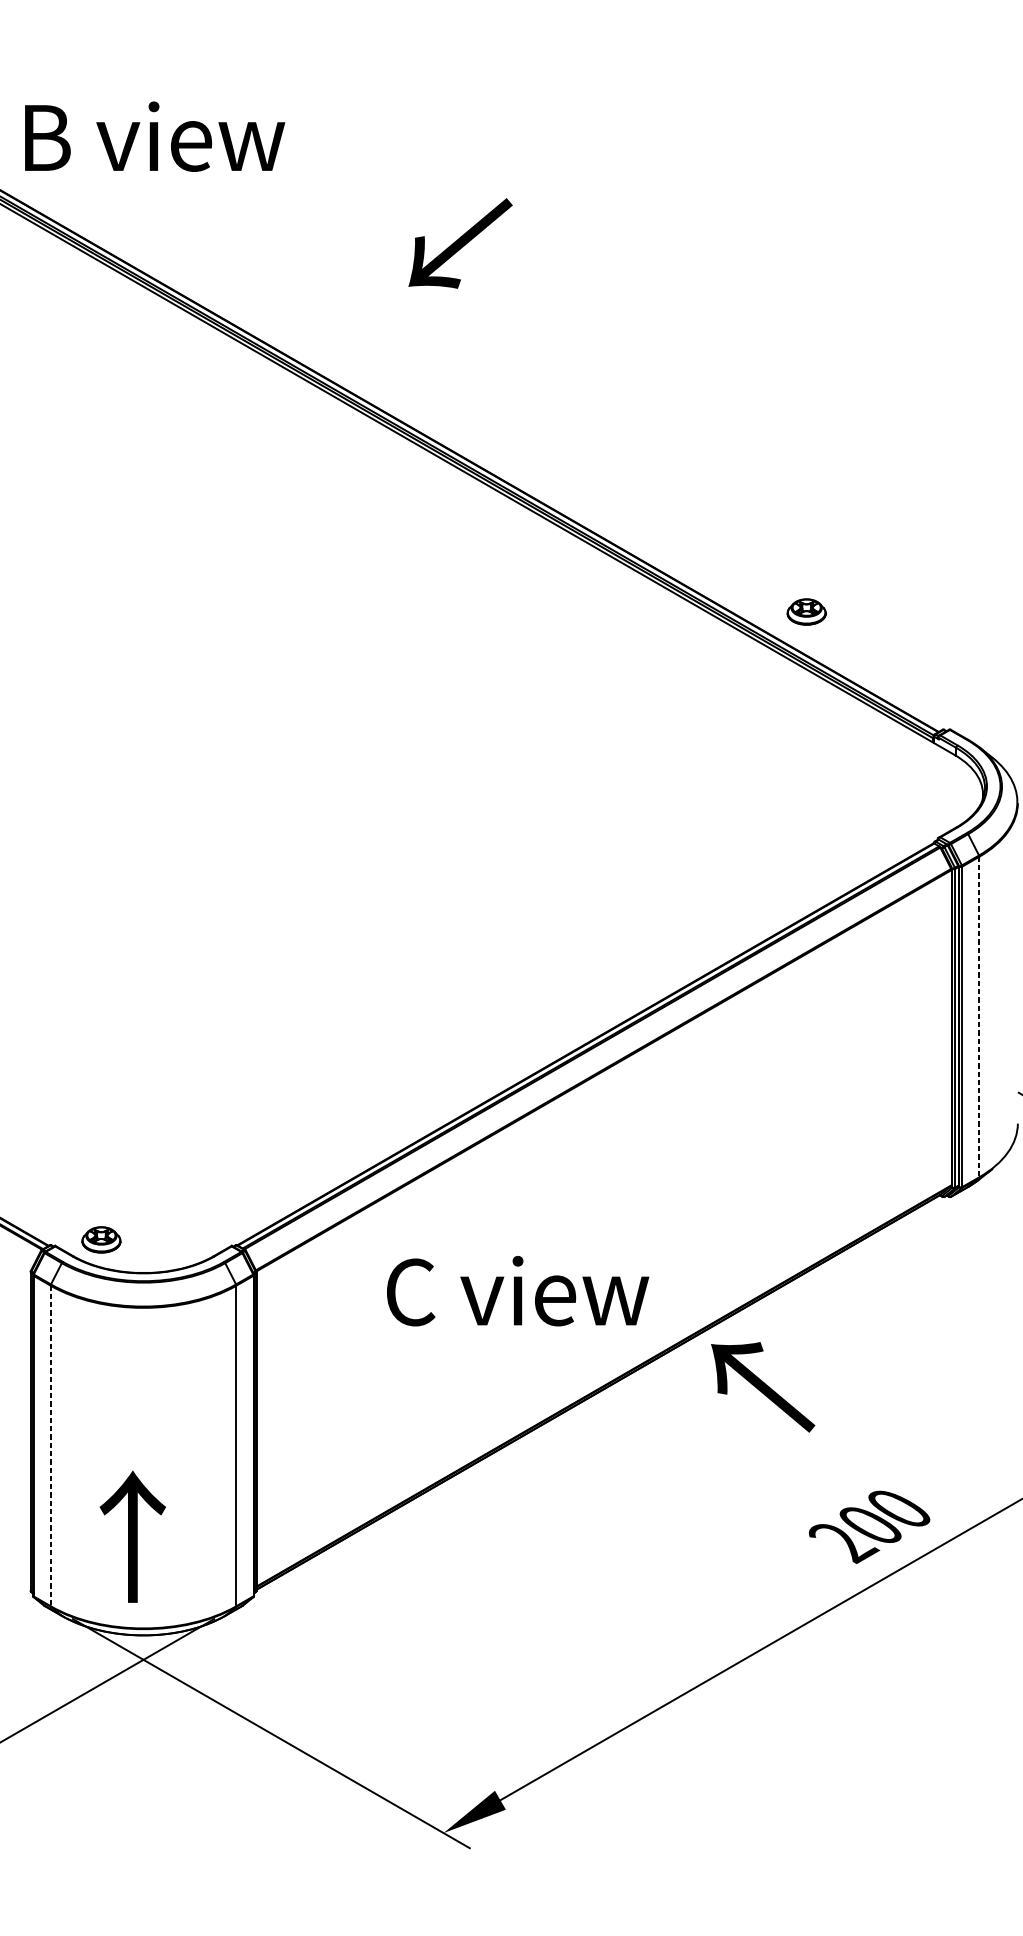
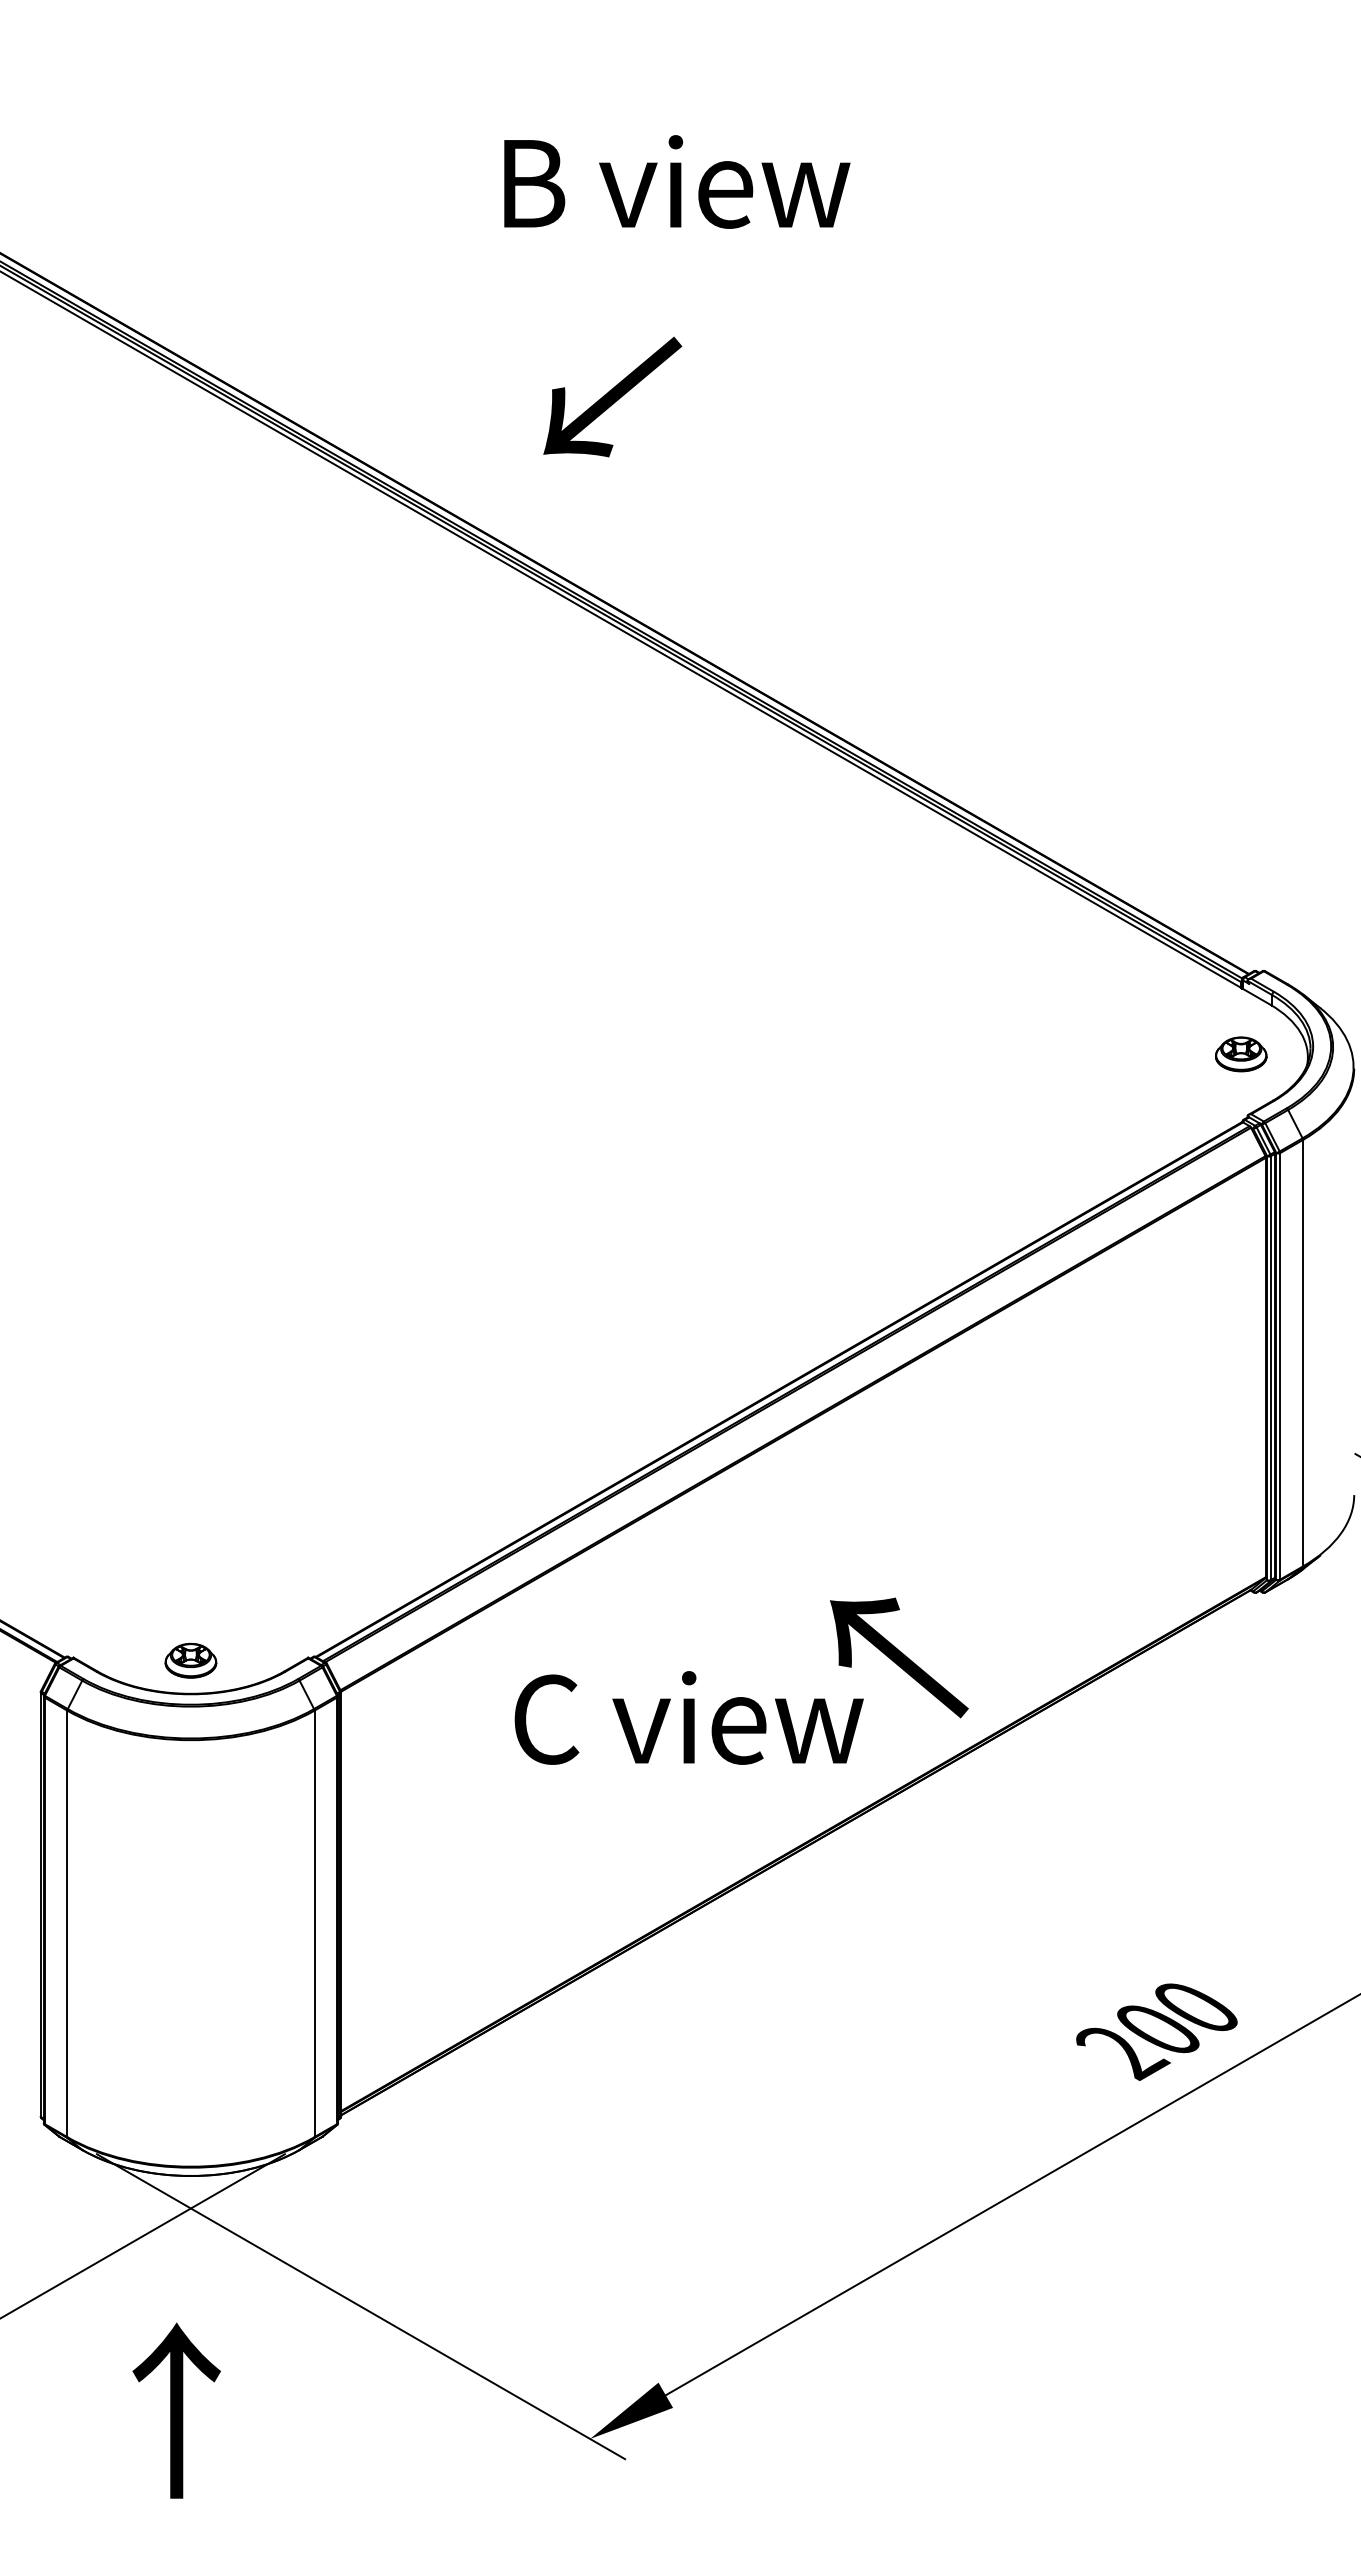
text: (155, 136) -> (677, 181), moved
text: (460, 243) -> (612, 396), moved
part: (806, 612) -> (1241, 1054), moved
line: (979, 1017) -> (1303, 1353), dashed -> solid
part: (101, 1239) -> (190, 1660), moved
text: (763, 1387) -> (899, 1657), moved
line: (50, 1446) -> (67, 1924), dashed -> solid
text: (132, 1536) -> (176, 2410), moved

